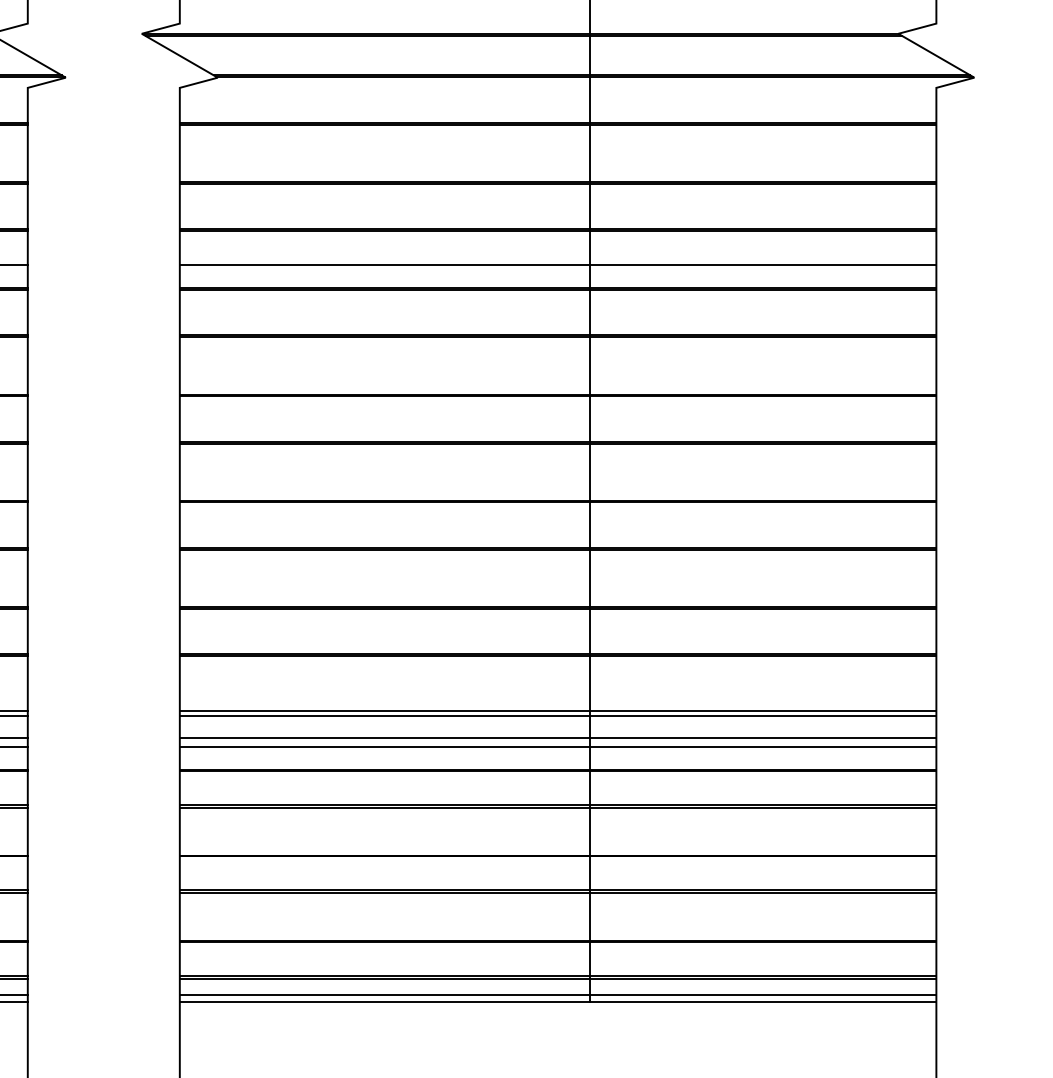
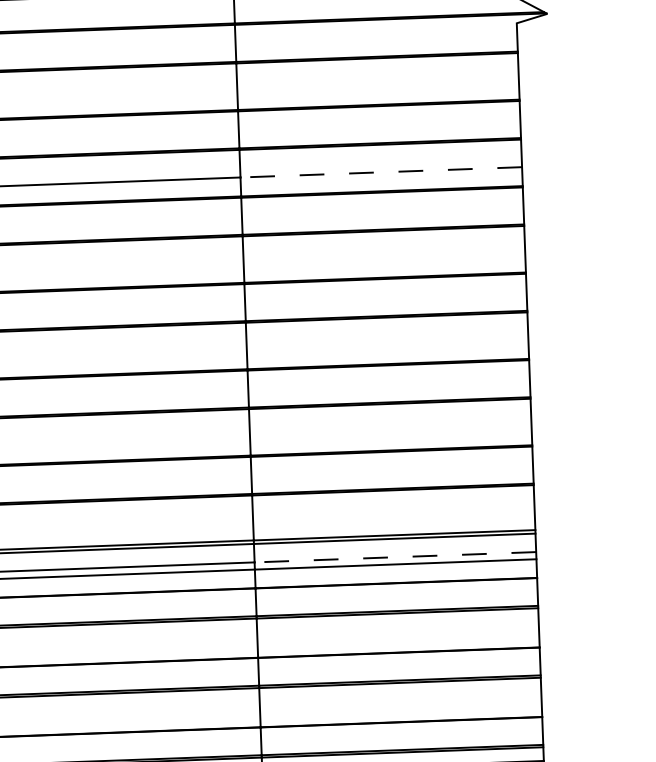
line: (762, 264) -> (380, 172), solid -> dashed
line: (762, 738) -> (394, 557), solid -> dashed

